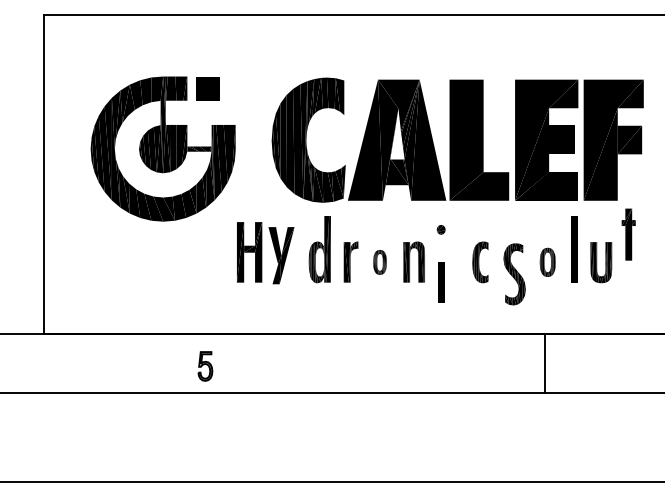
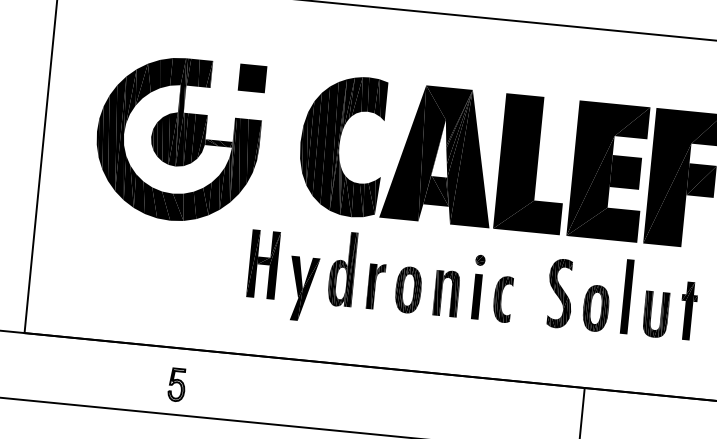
part: (207, 88) -> (252, 78), moved
part: (628, 234) -> (688, 310), moved
part: (281, 255) -> (302, 288), moved
part: (379, 262) -> (407, 290), size x1.67
part: (480, 262) -> (502, 299), moved
part: (547, 262) -> (595, 308), size x1.43
part: (514, 274) -> (560, 293), moved
part: (441, 282) -> (477, 296), moved
part: (205, 366) -> (177, 385), moved

